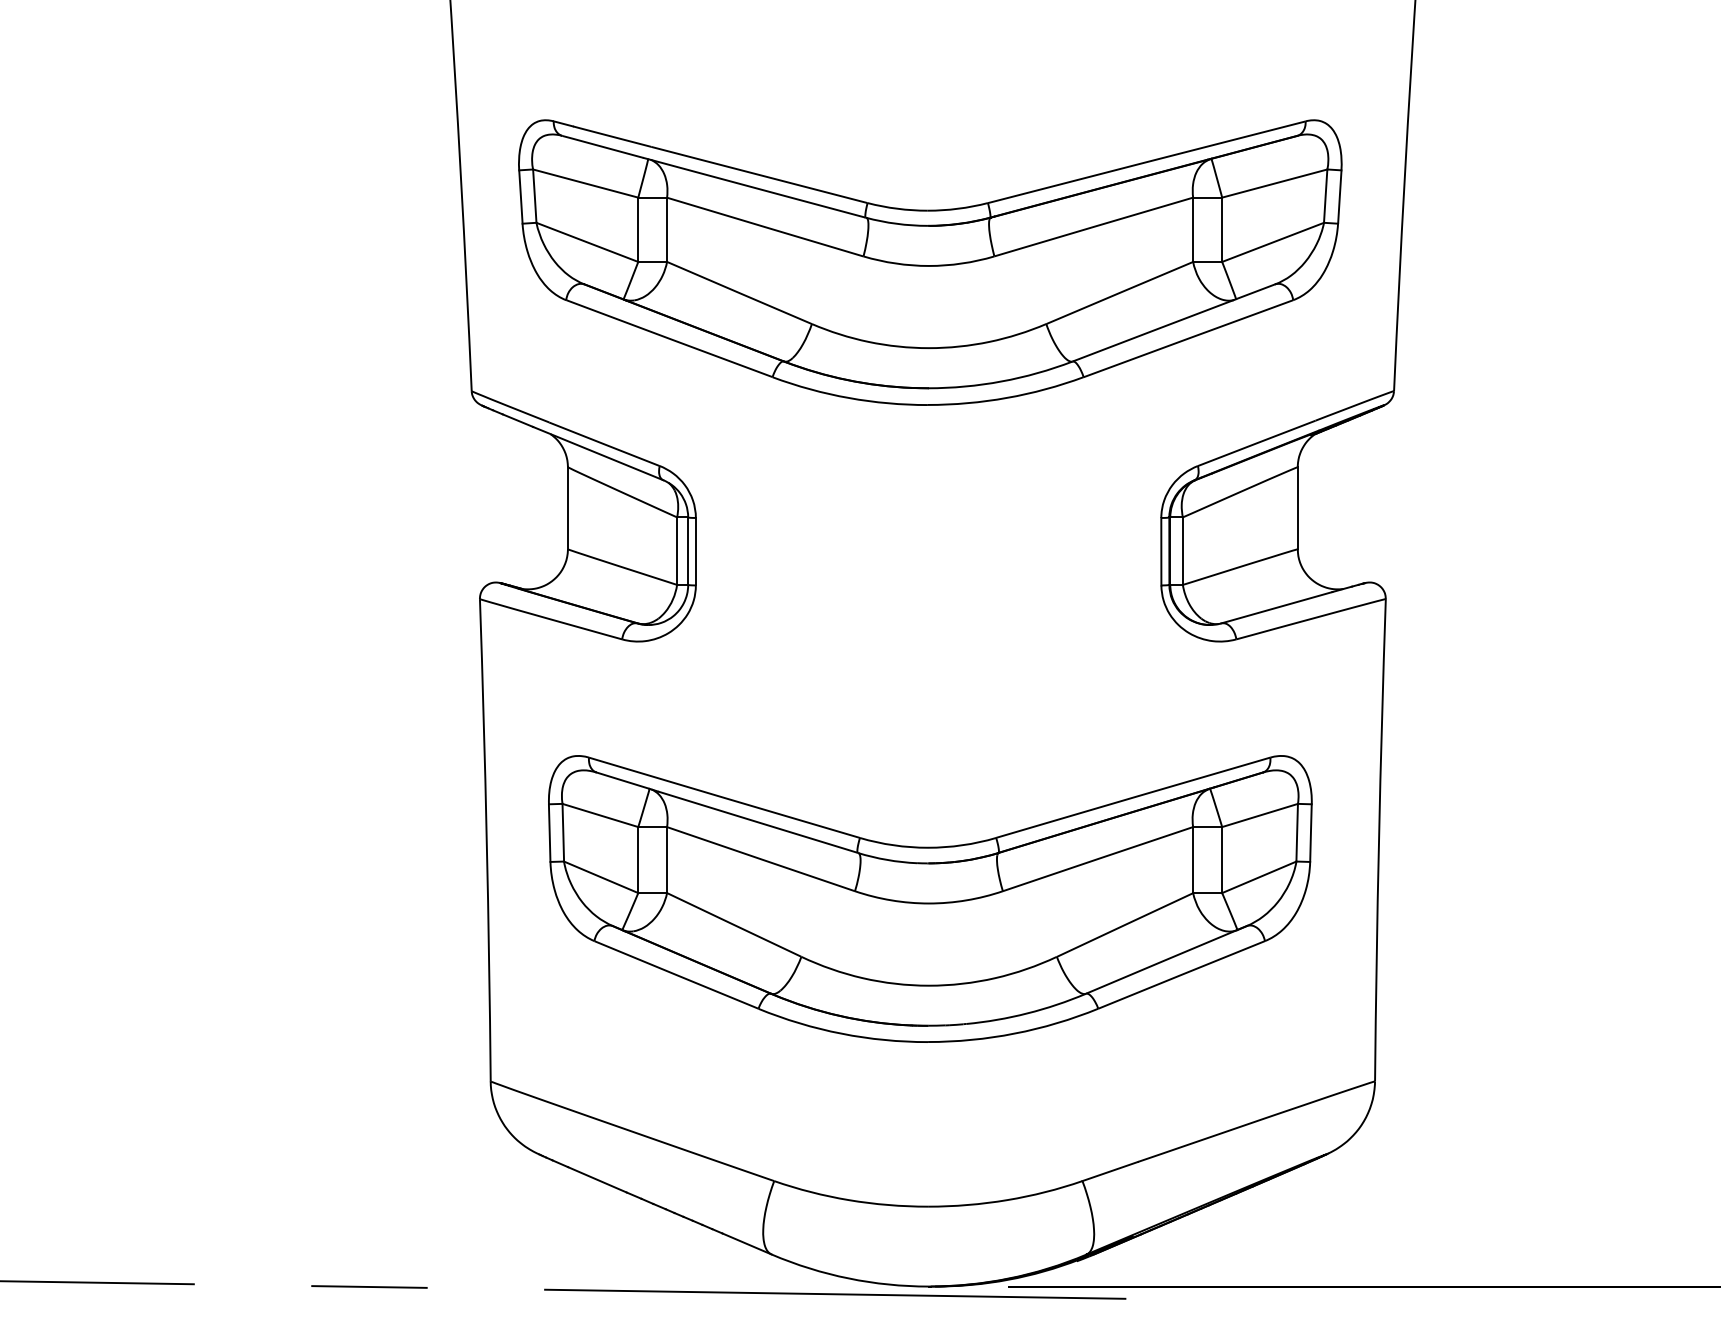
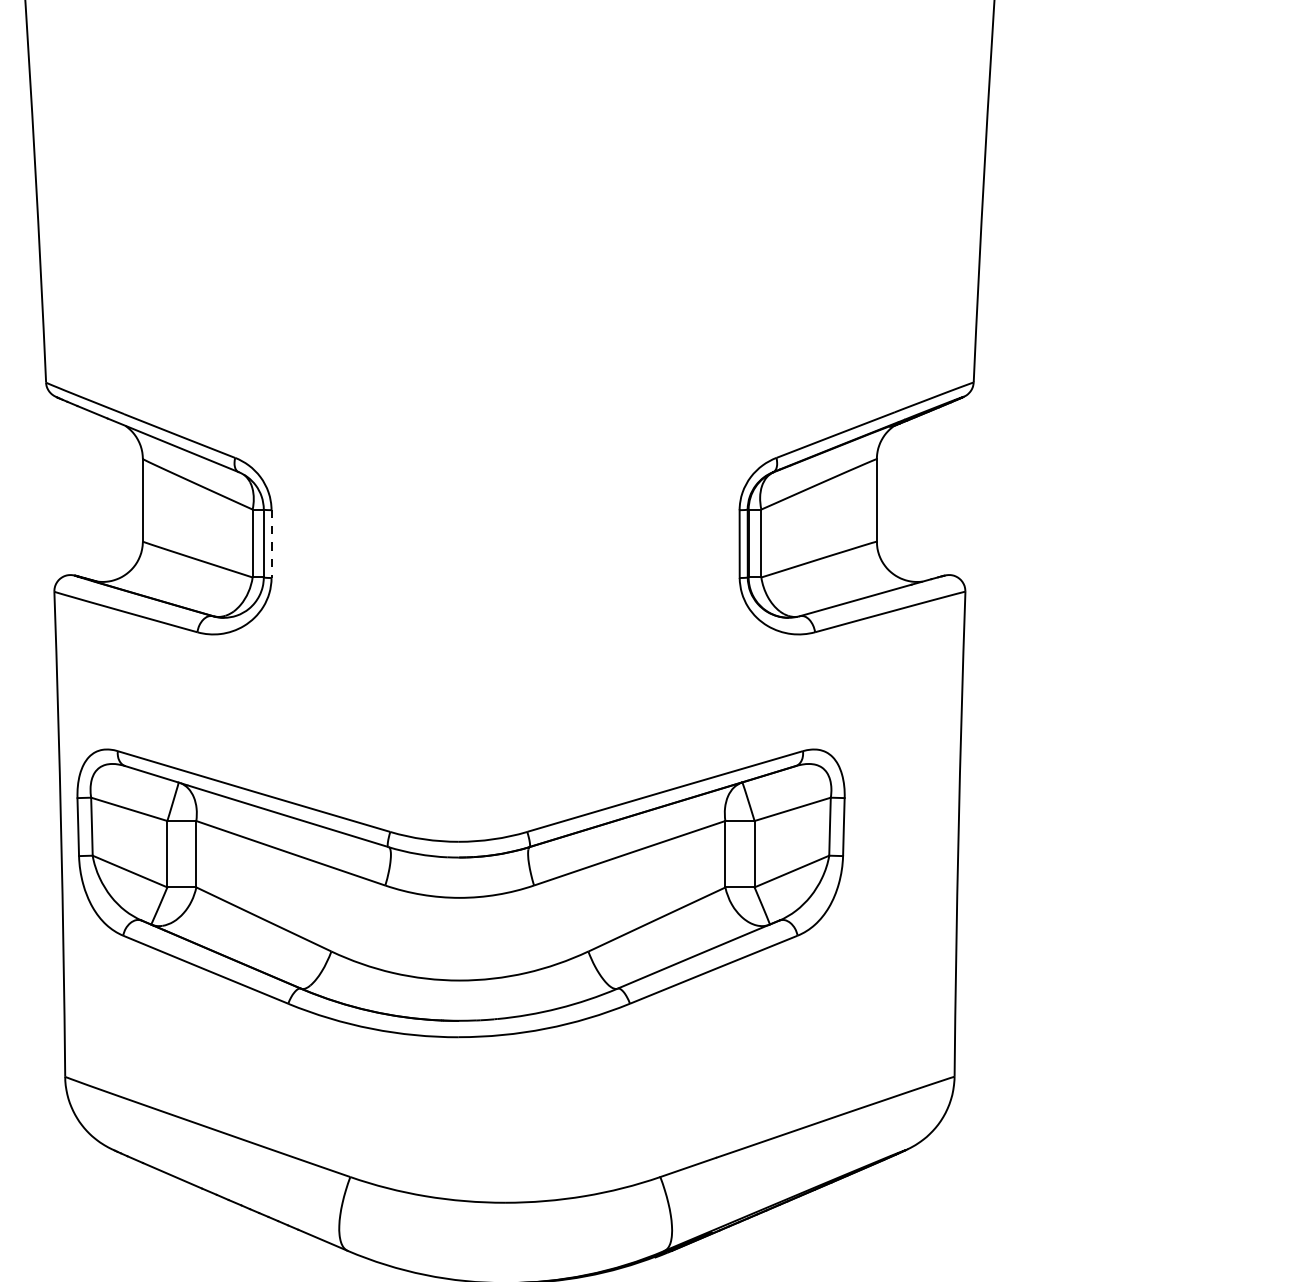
part: (930, 262) -> (507, 253), removed
line: (695, 551) -> (271, 543), solid -> dashed
part: (930, 898) -> (461, 892), moved

